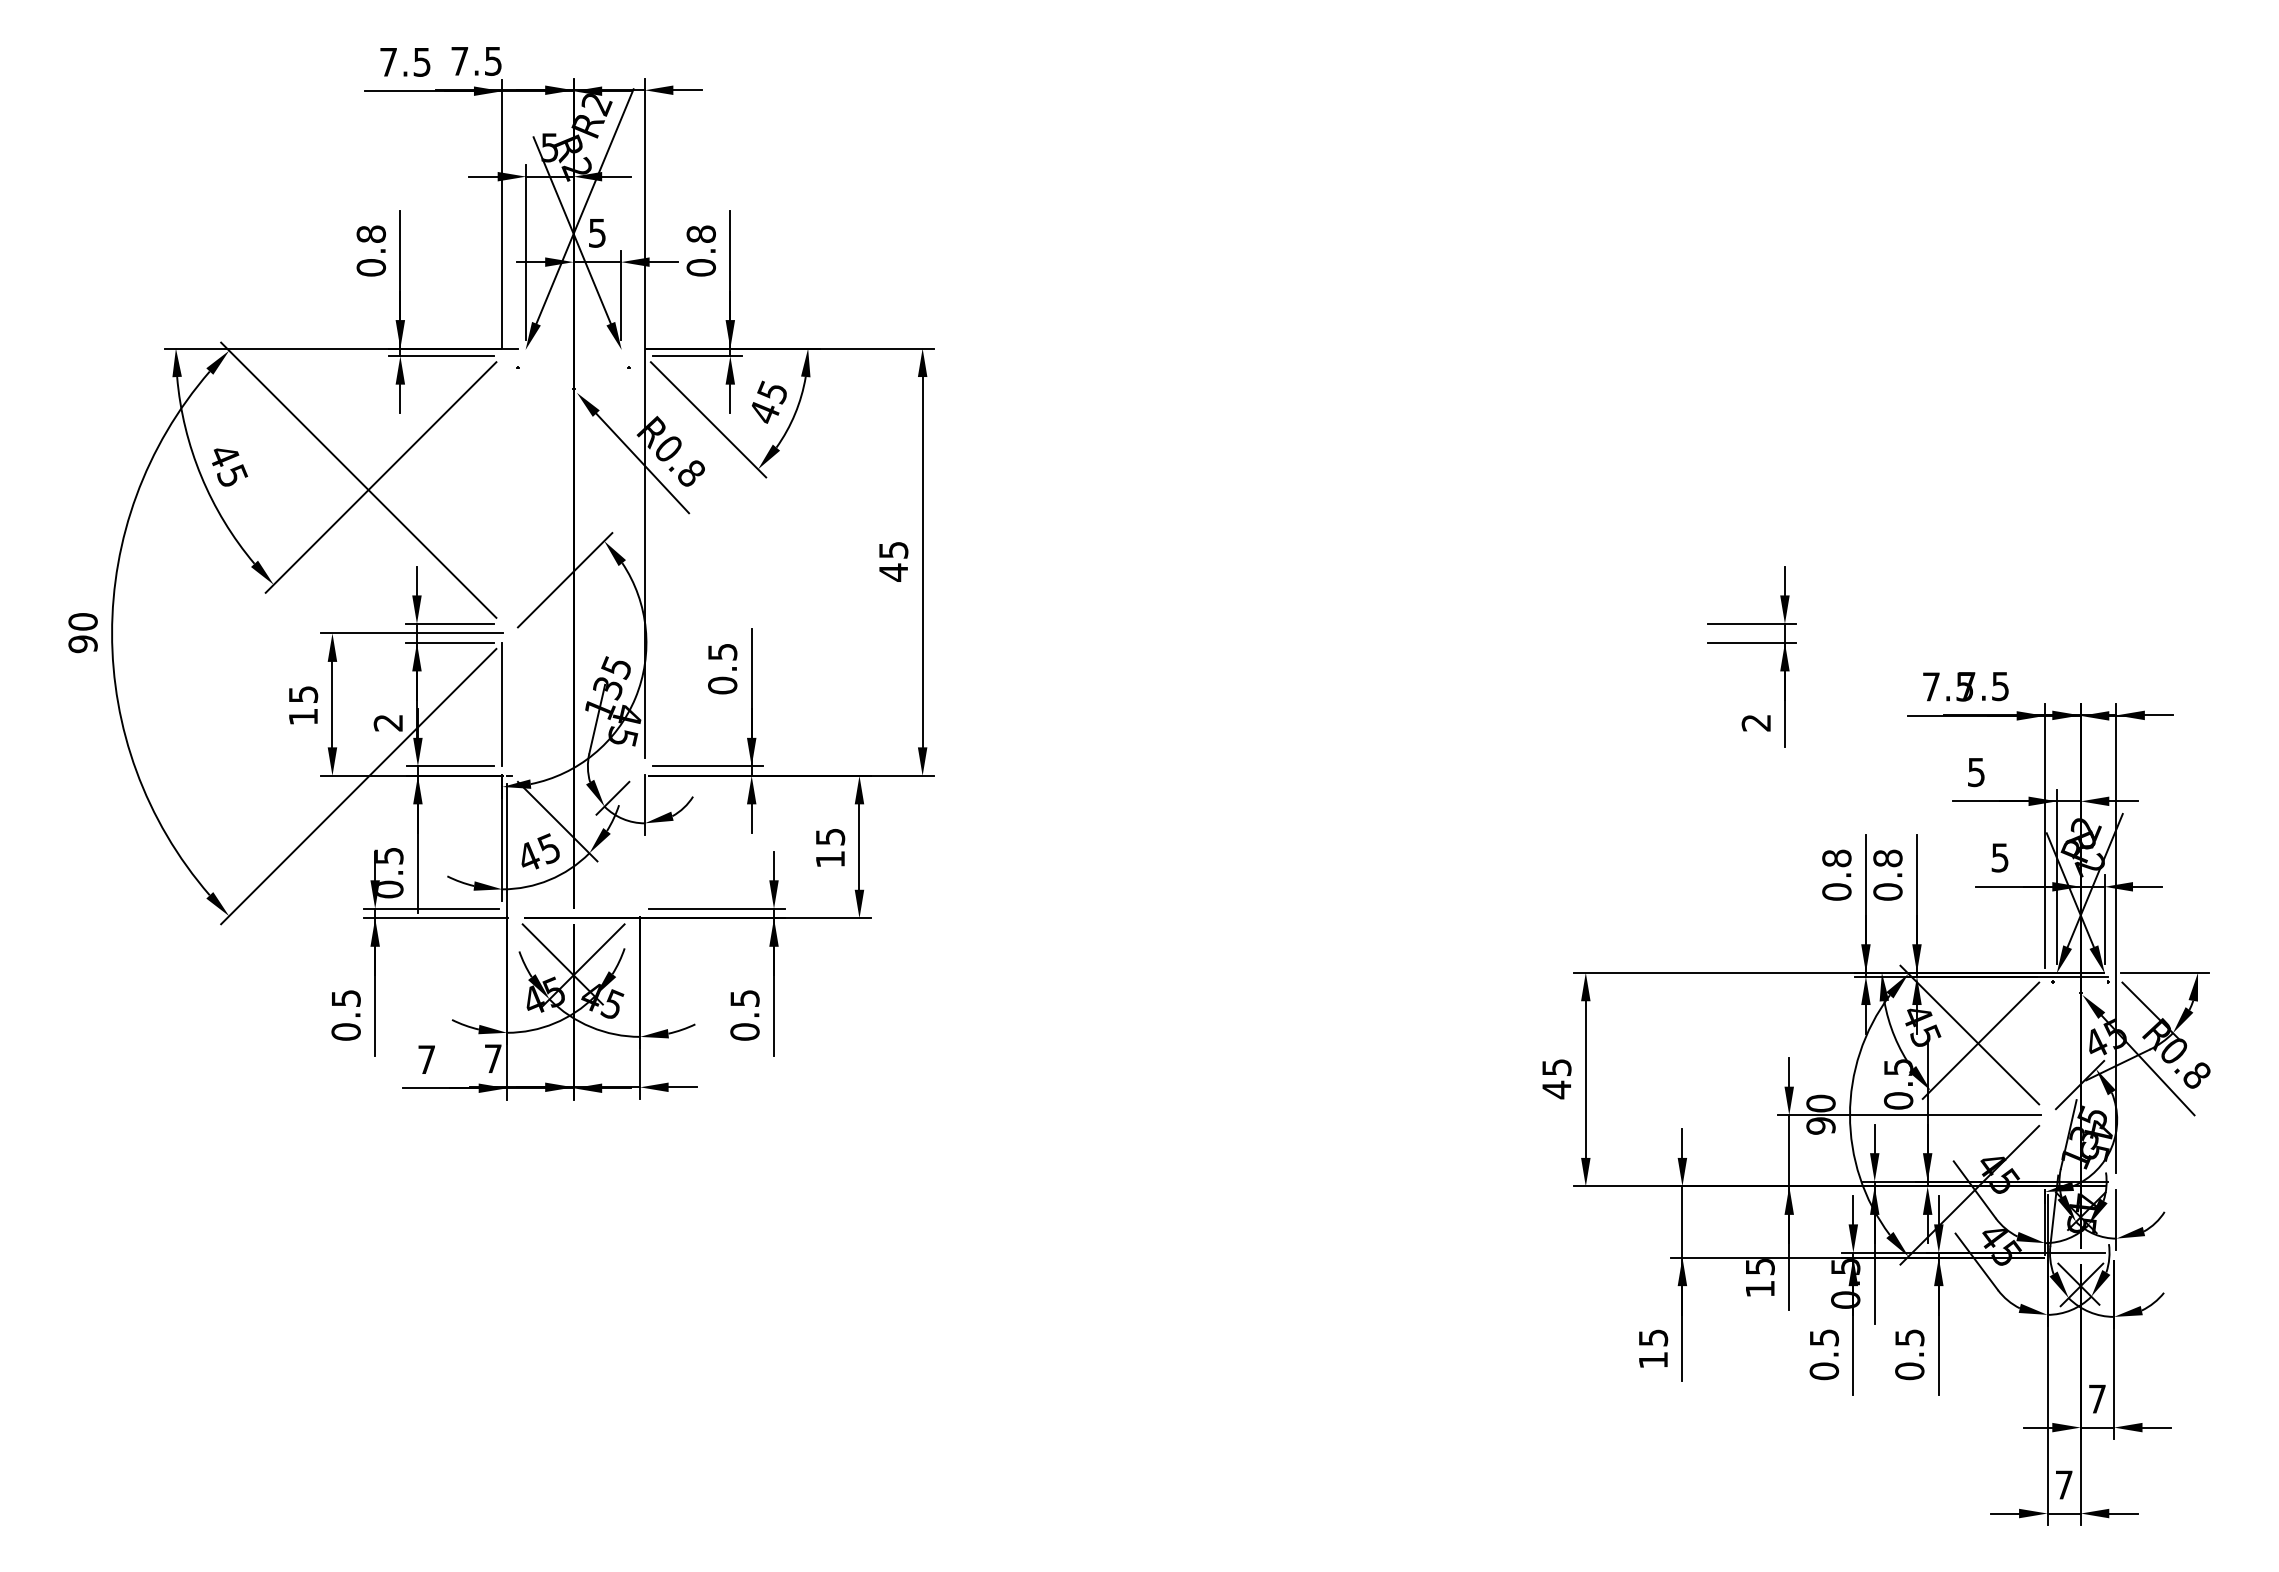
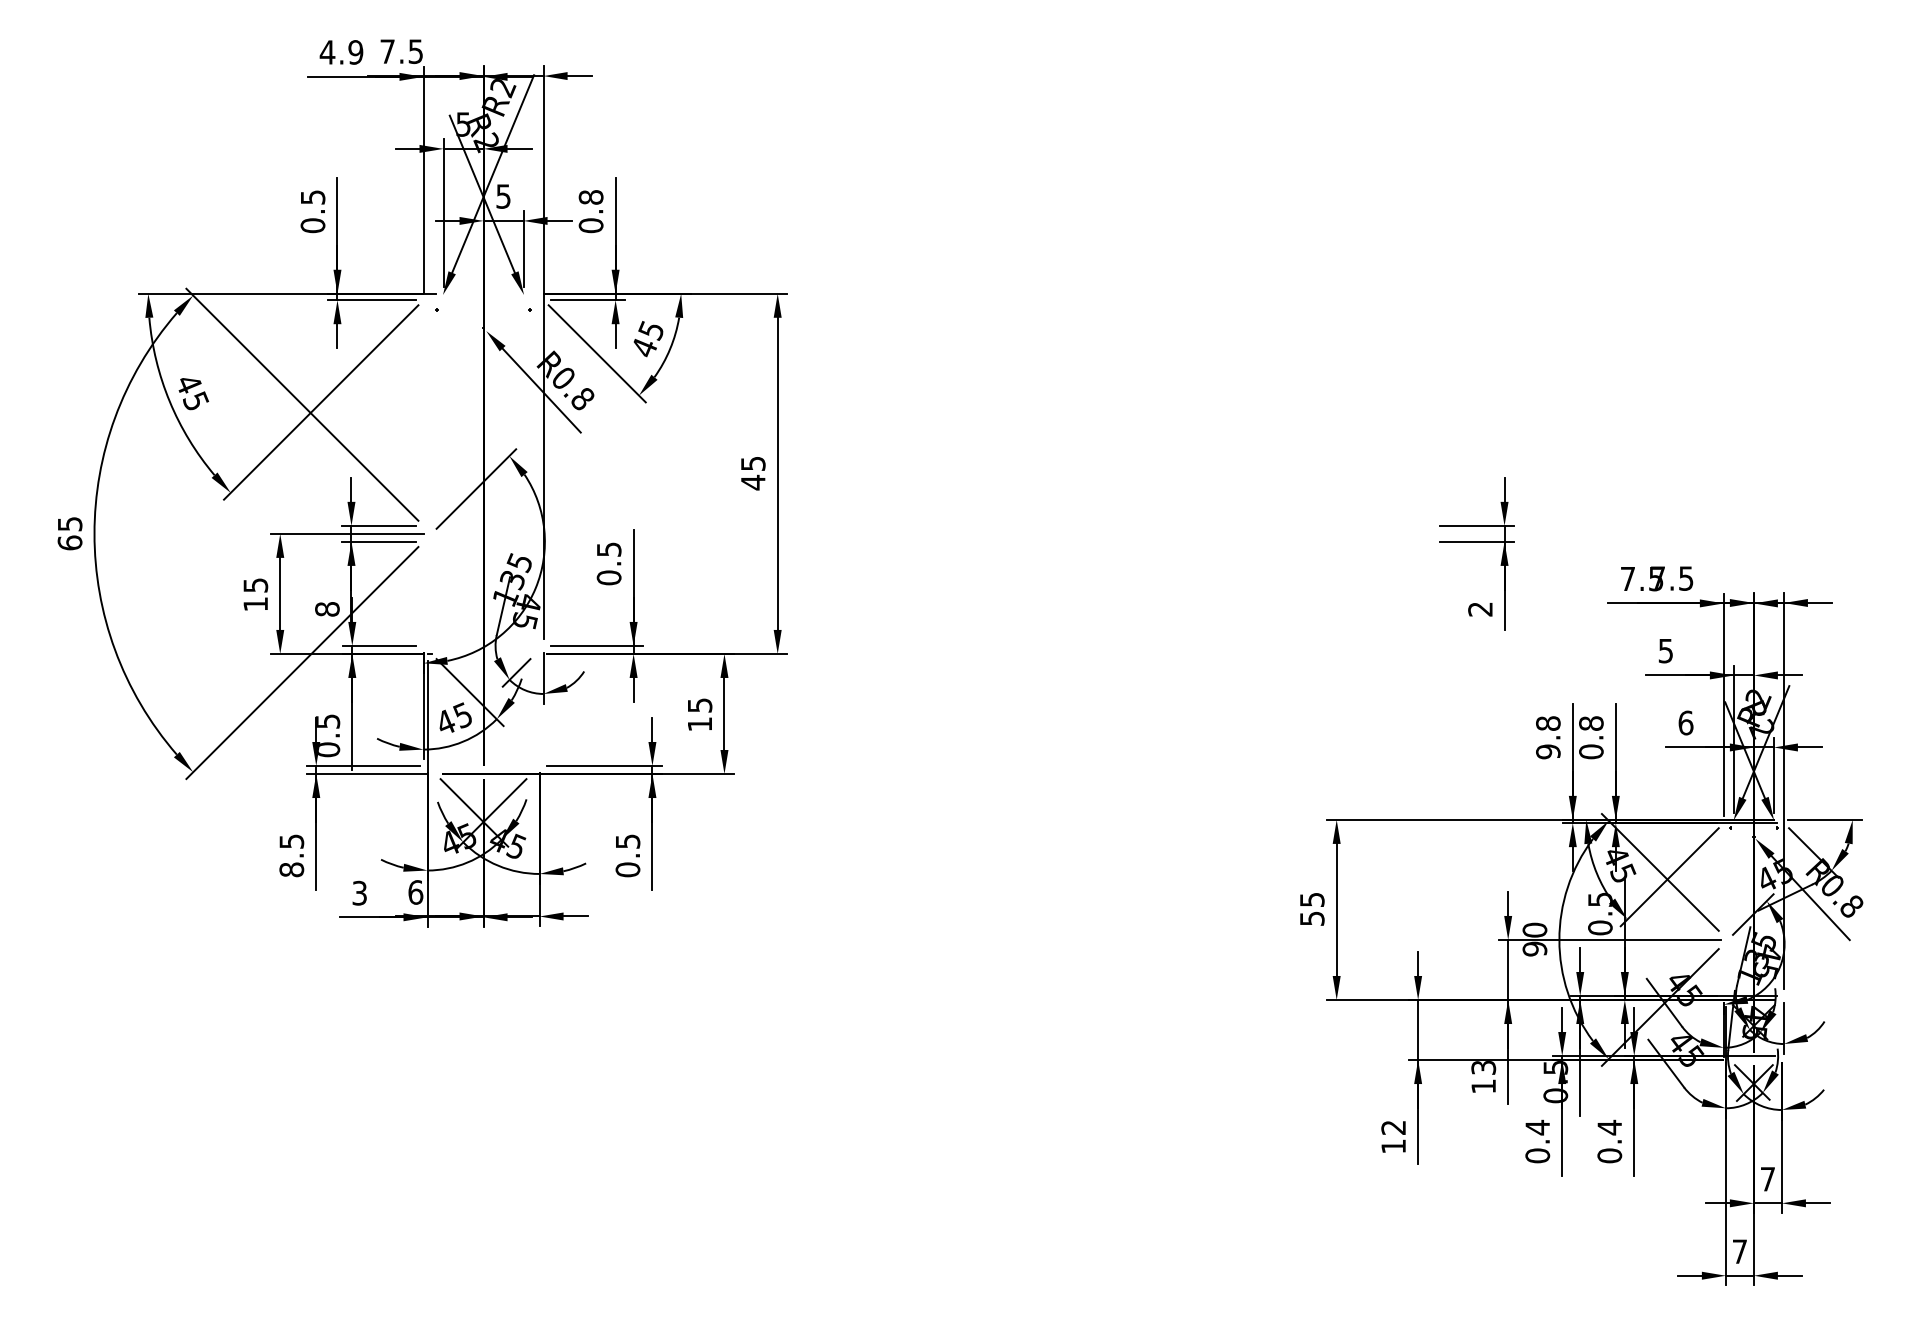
text: (404, 61) -> (340, 51), 7.5 -> 4.9
text: (371, 233) -> (313, 196), 0.8 -> 0.5
text: (82, 633) -> (69, 533), 90 -> 65
line: (502, 704) -> (423, 593), removed
text: (388, 722) -> (327, 608), 2 -> 8
text: (2000, 857) -> (1686, 722), 5 -> 6
text: (1836, 891) -> (1548, 751), 0.8 -> 9.8
text: (346, 1031) -> (292, 869), 0.5 -> 8.5
text: (493, 1058) -> (415, 892), 7 -> 6
text: (426, 1059) -> (359, 893), 7 -> 3
text: (1556, 1089) -> (1311, 918), 45 -> 55
text: (1759, 1266) -> (1483, 1067), 15 -> 13
text: (1653, 1337) -> (1393, 1127), 15 -> 12
text: (1824, 1337) -> (1537, 1127), 0.5 -> 0.4
text: (1909, 1337) -> (1609, 1127), 0.5 -> 0.4

